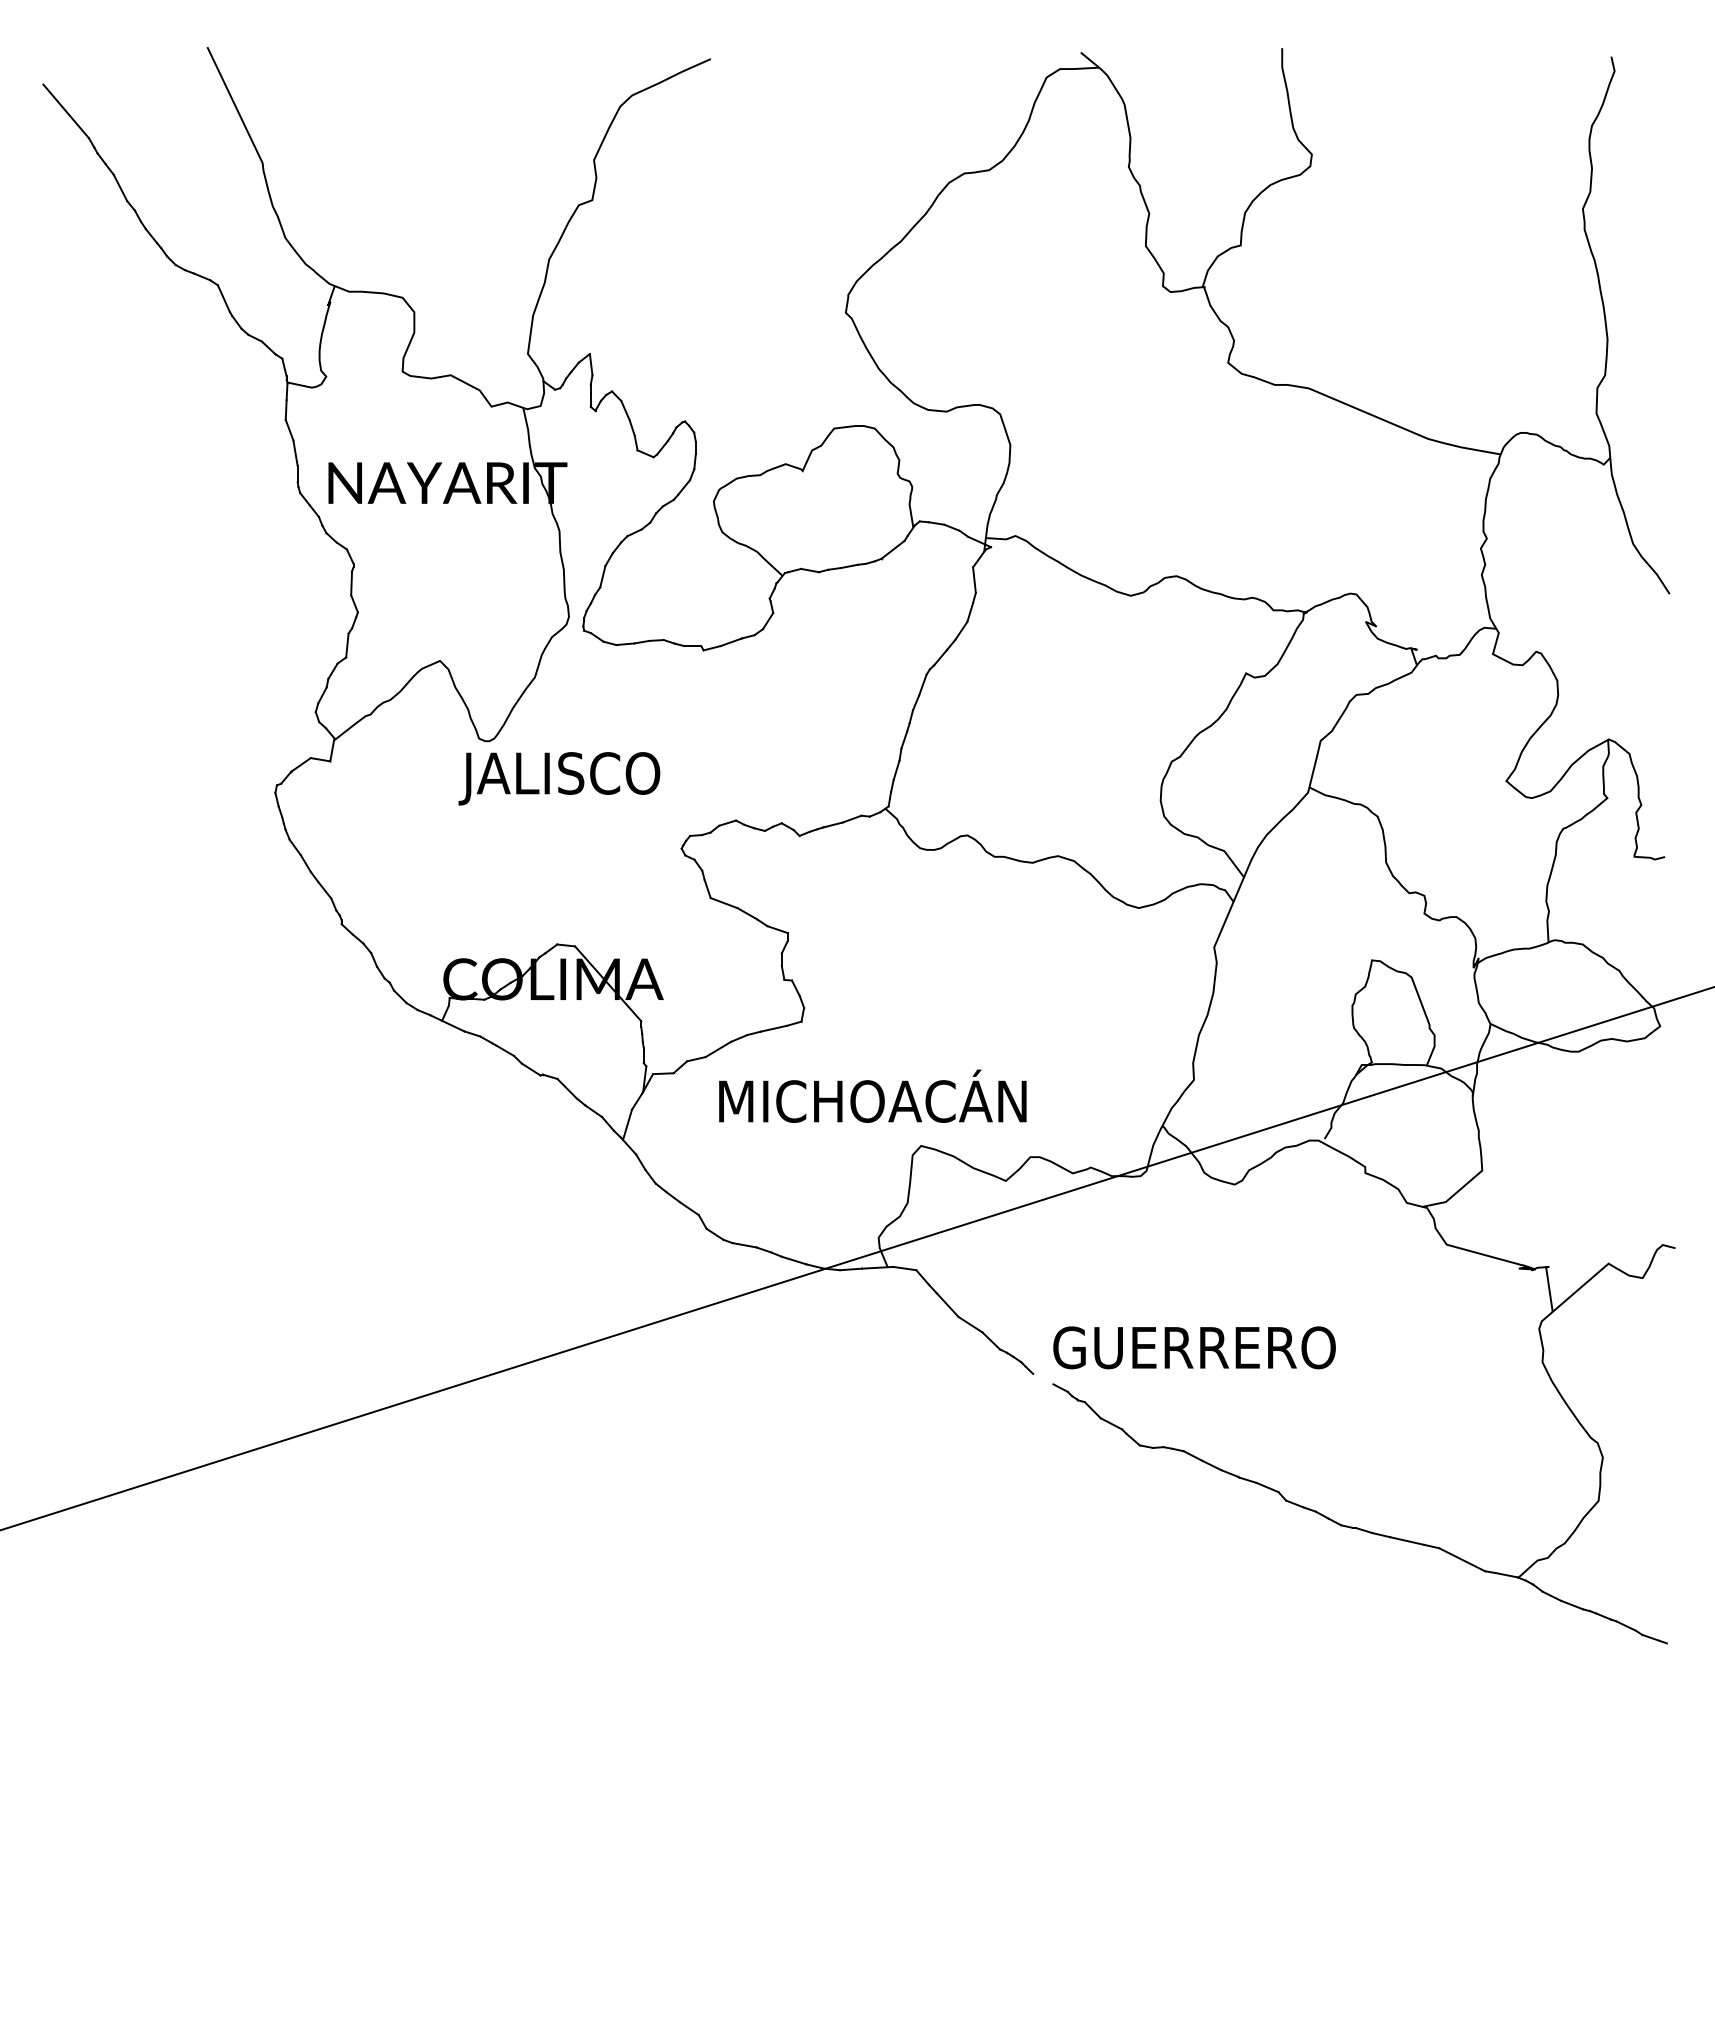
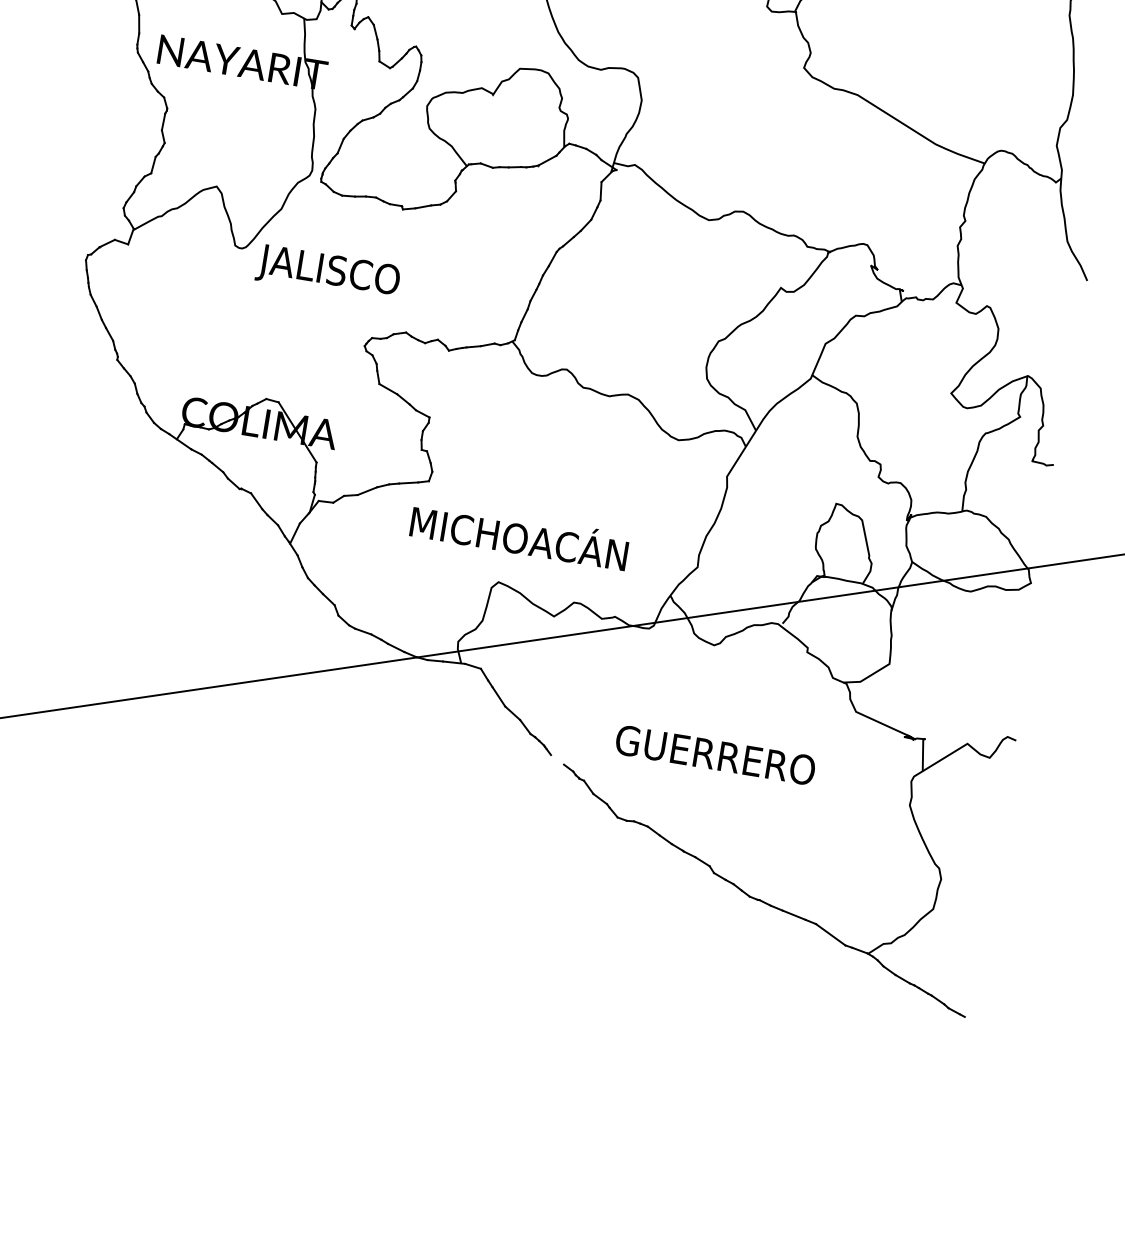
text: (559, 778) -> (328, 272), moved
text: (872, 1095) -> (519, 534), moved
text: (1194, 1347) -> (715, 755), moved

